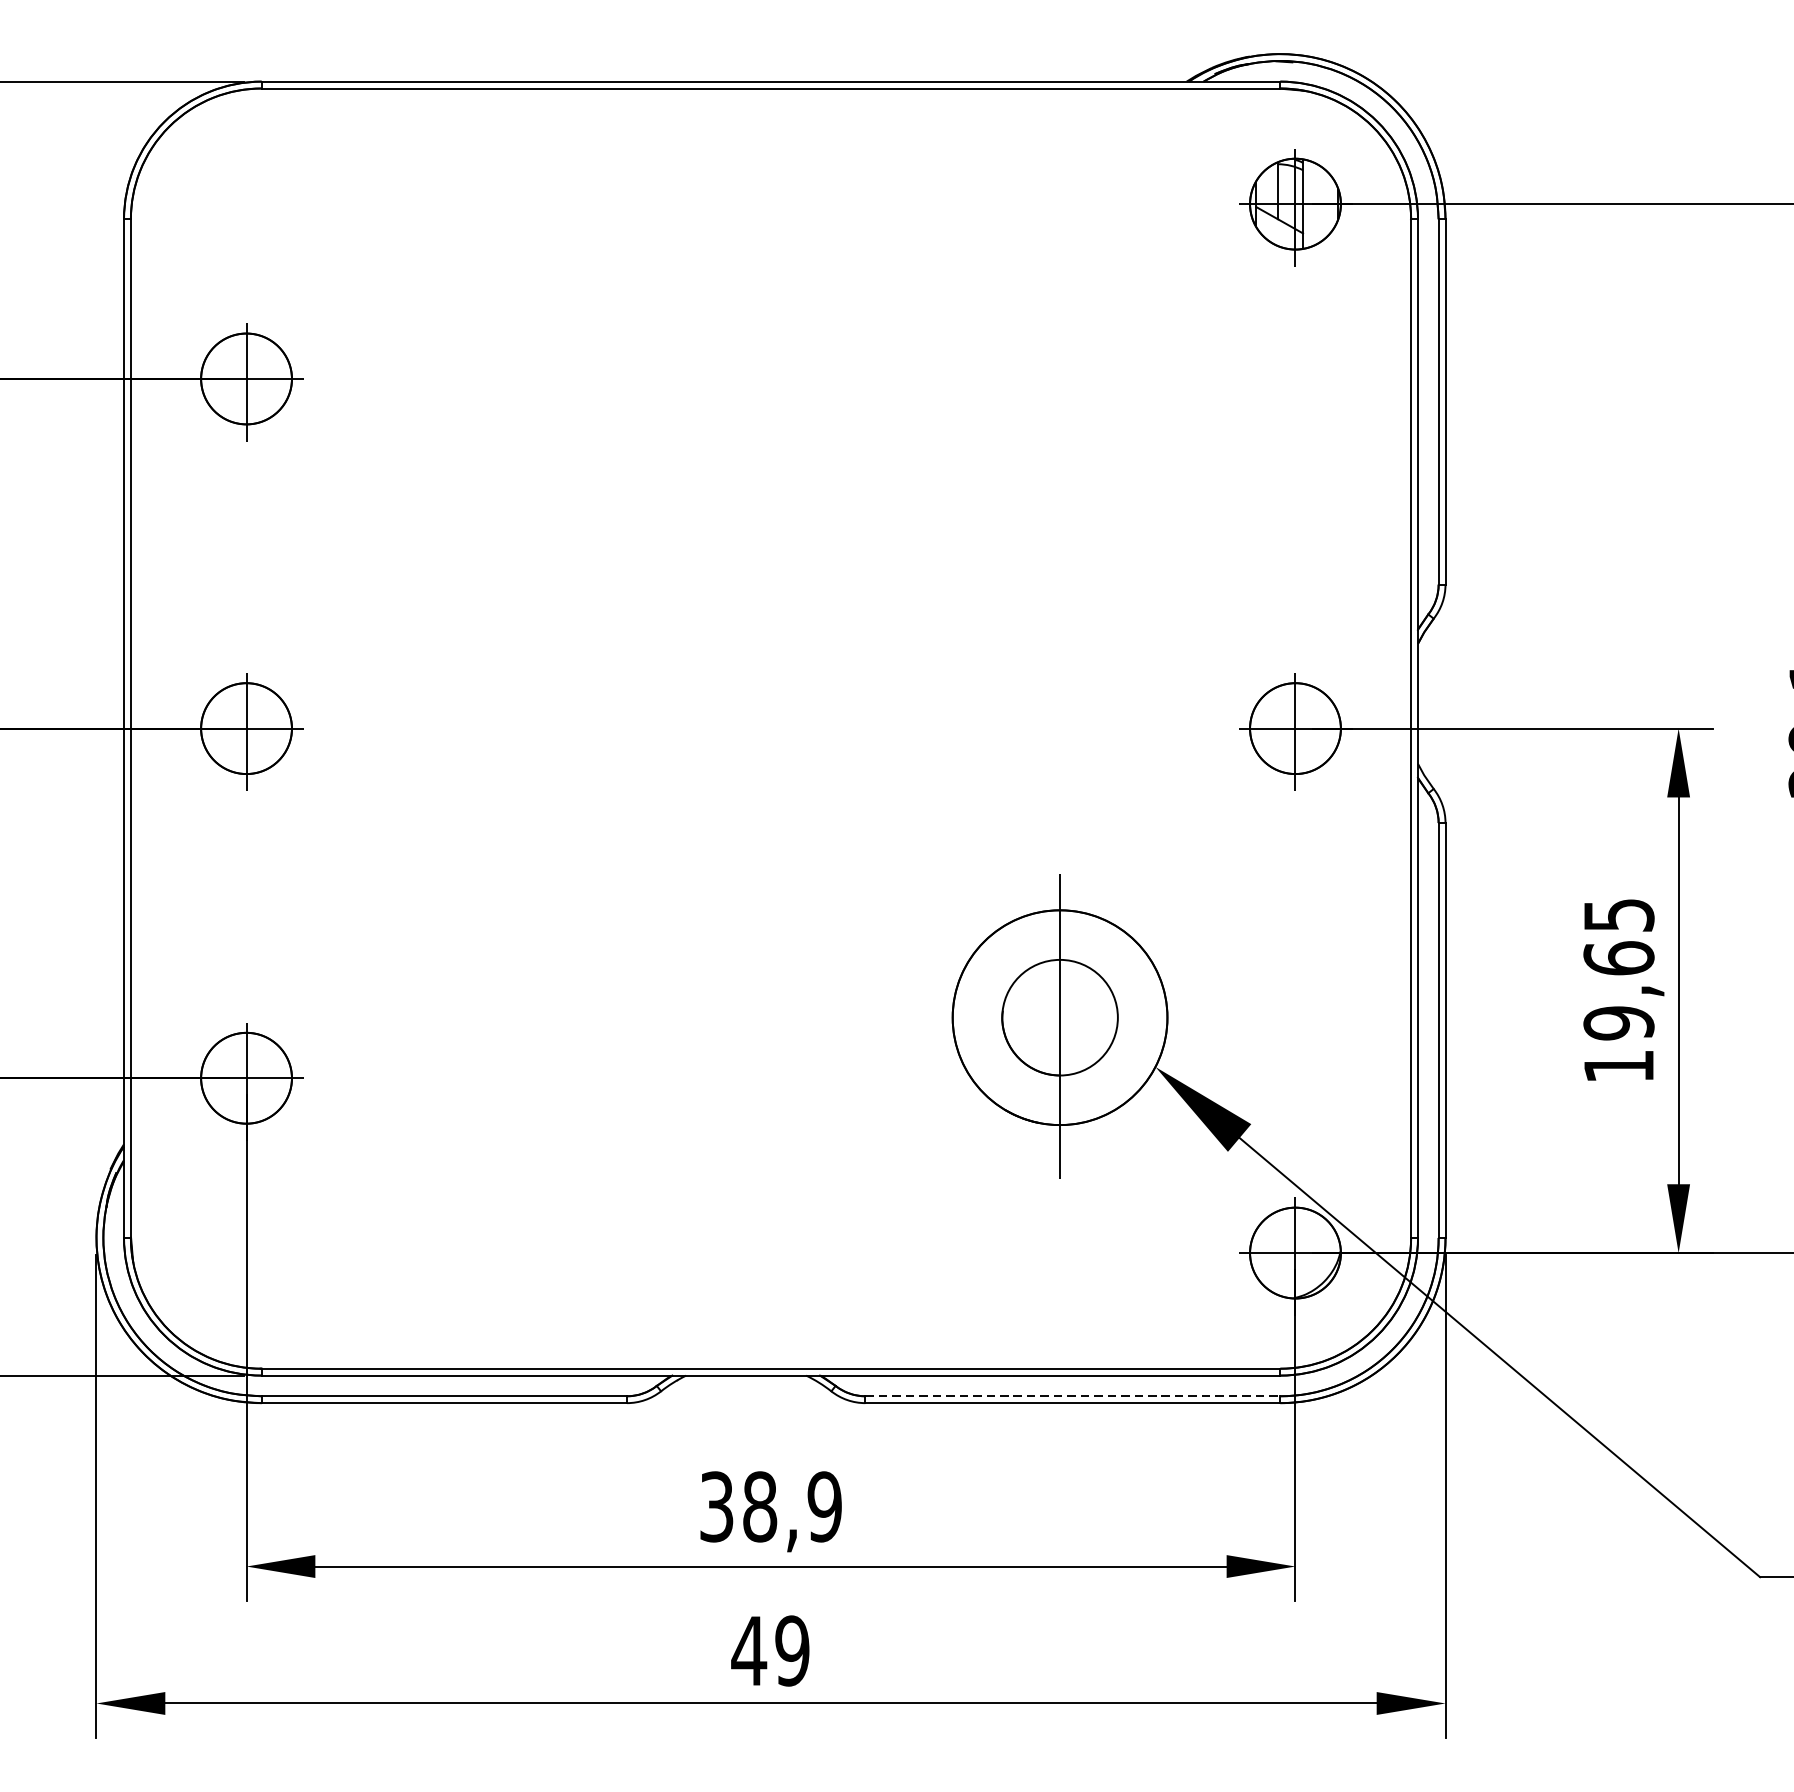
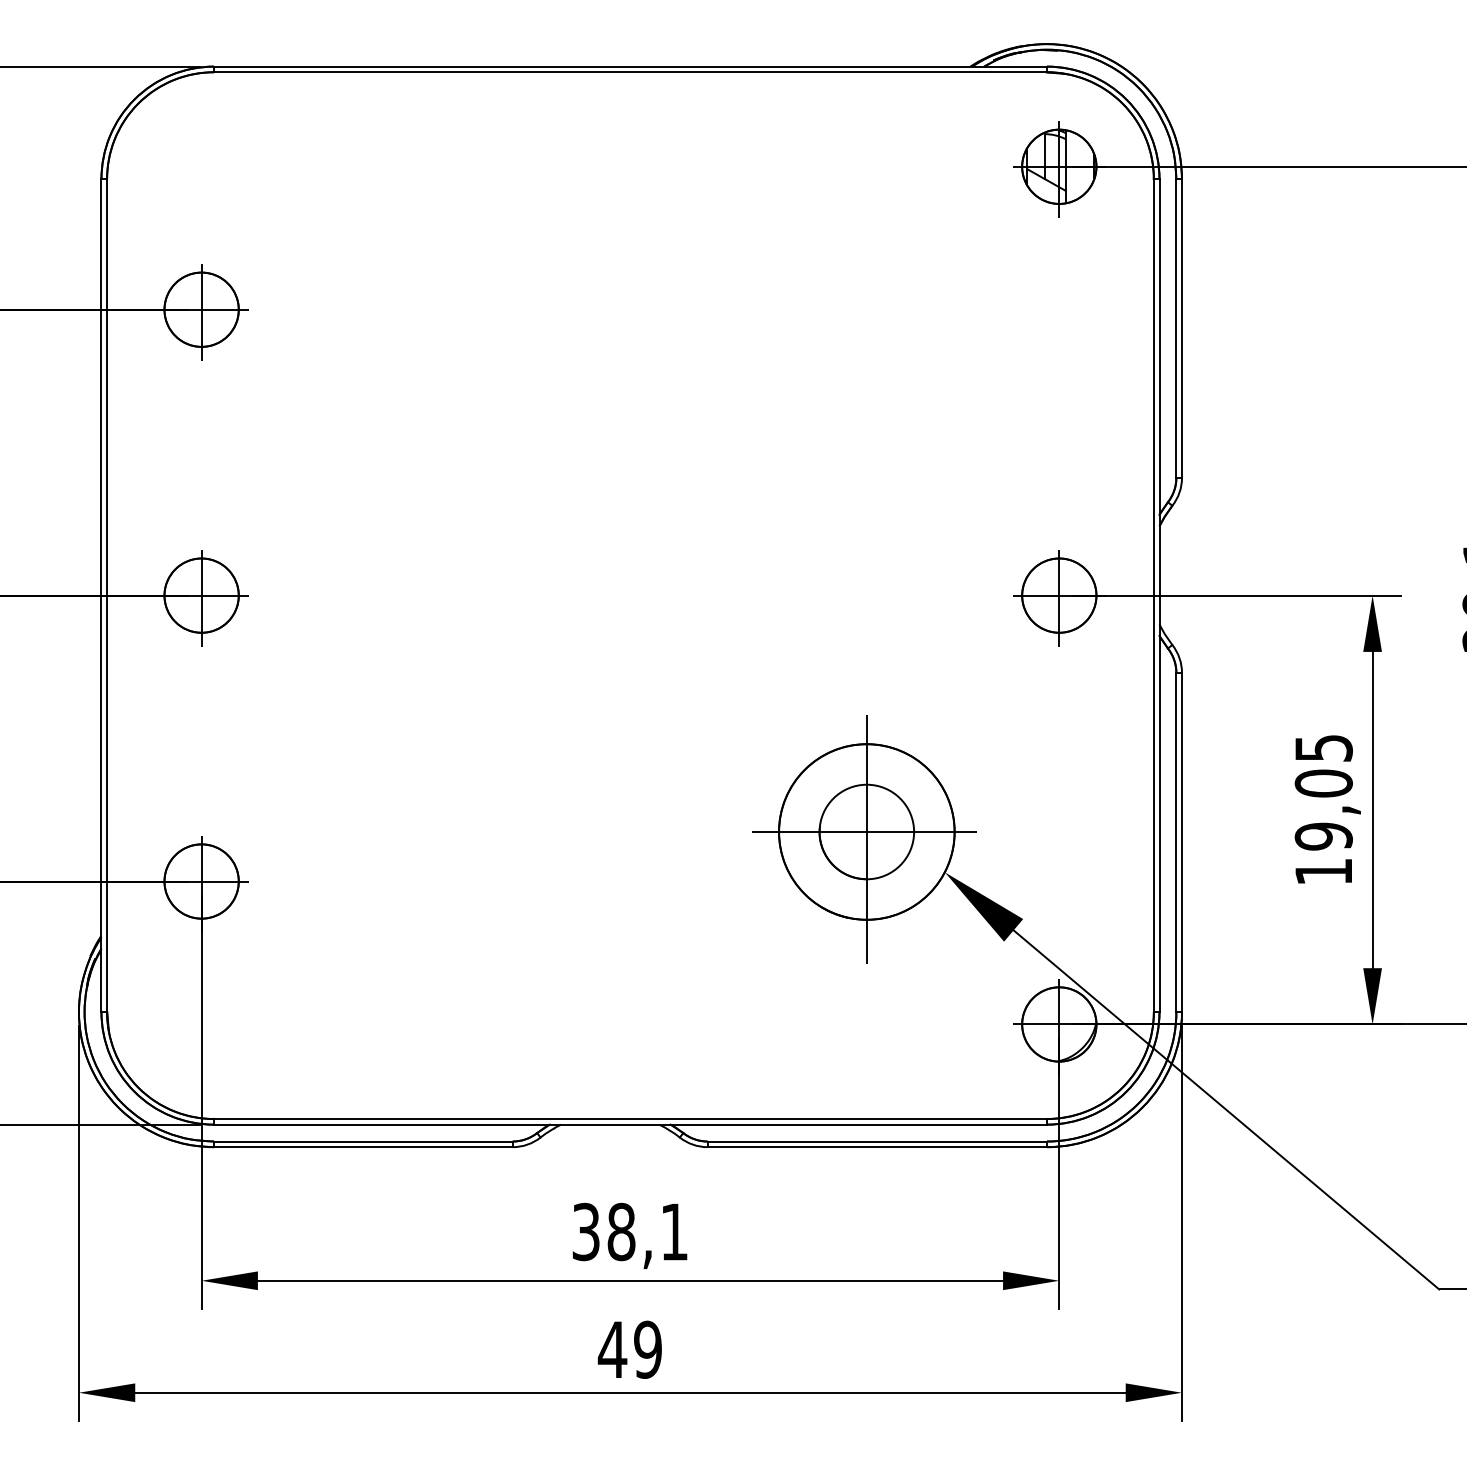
text: (1618, 958) -> (1323, 783), 19,65 -> 19,05
line: (1057, 1018) -> (864, 832), added
line: (1073, 1396) -> (877, 1141), dashed -> solid
text: (824, 1506) -> (674, 1231), 38,9 -> 38,1

